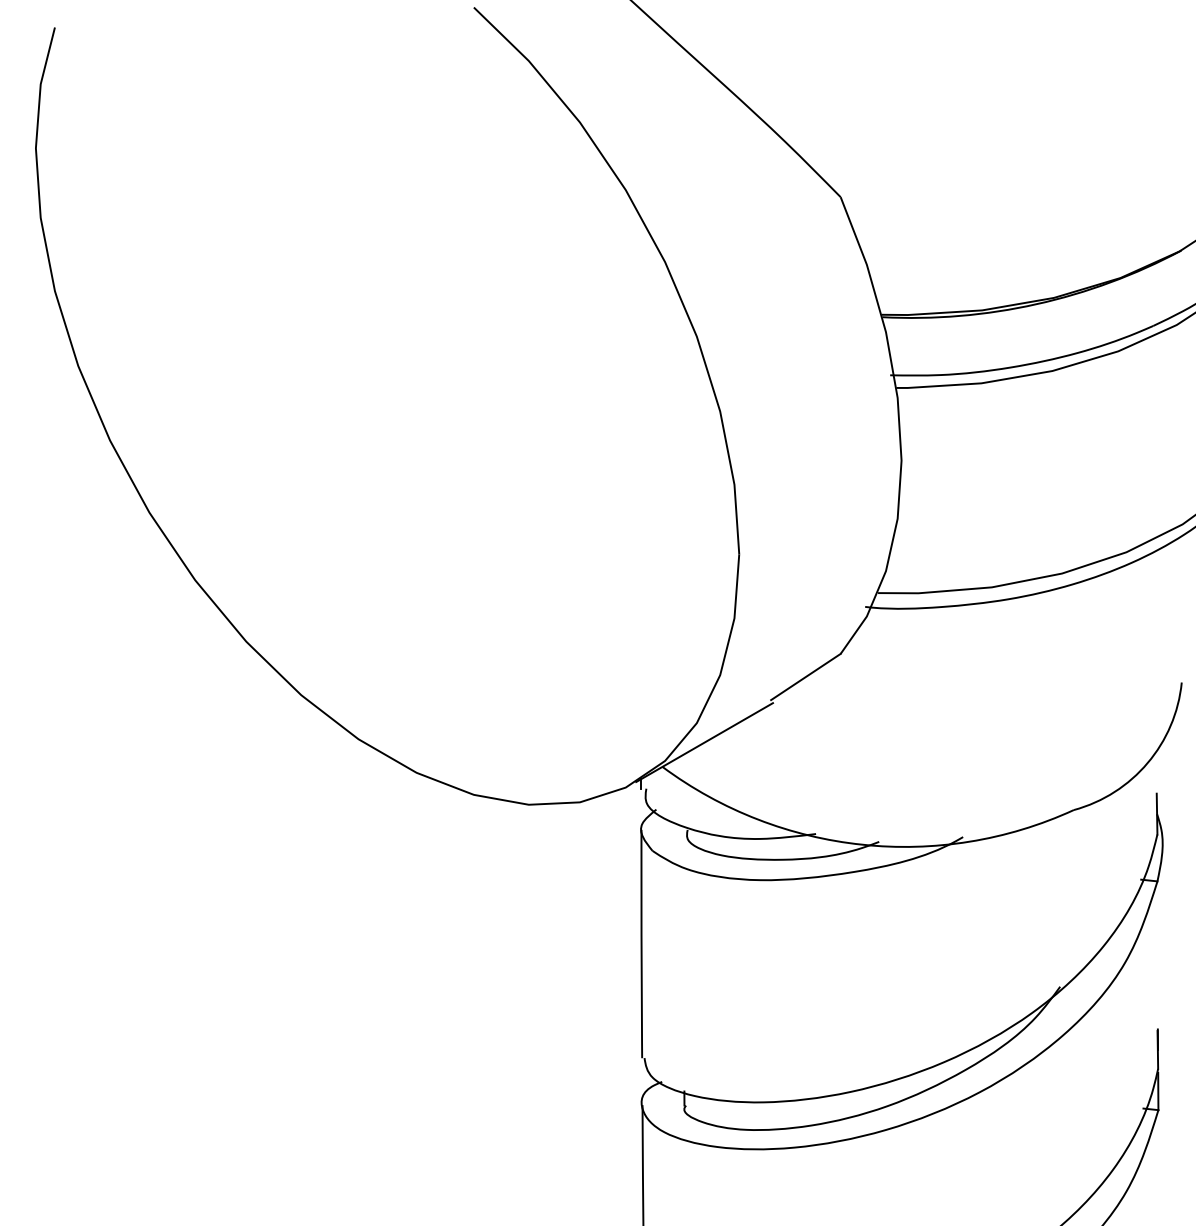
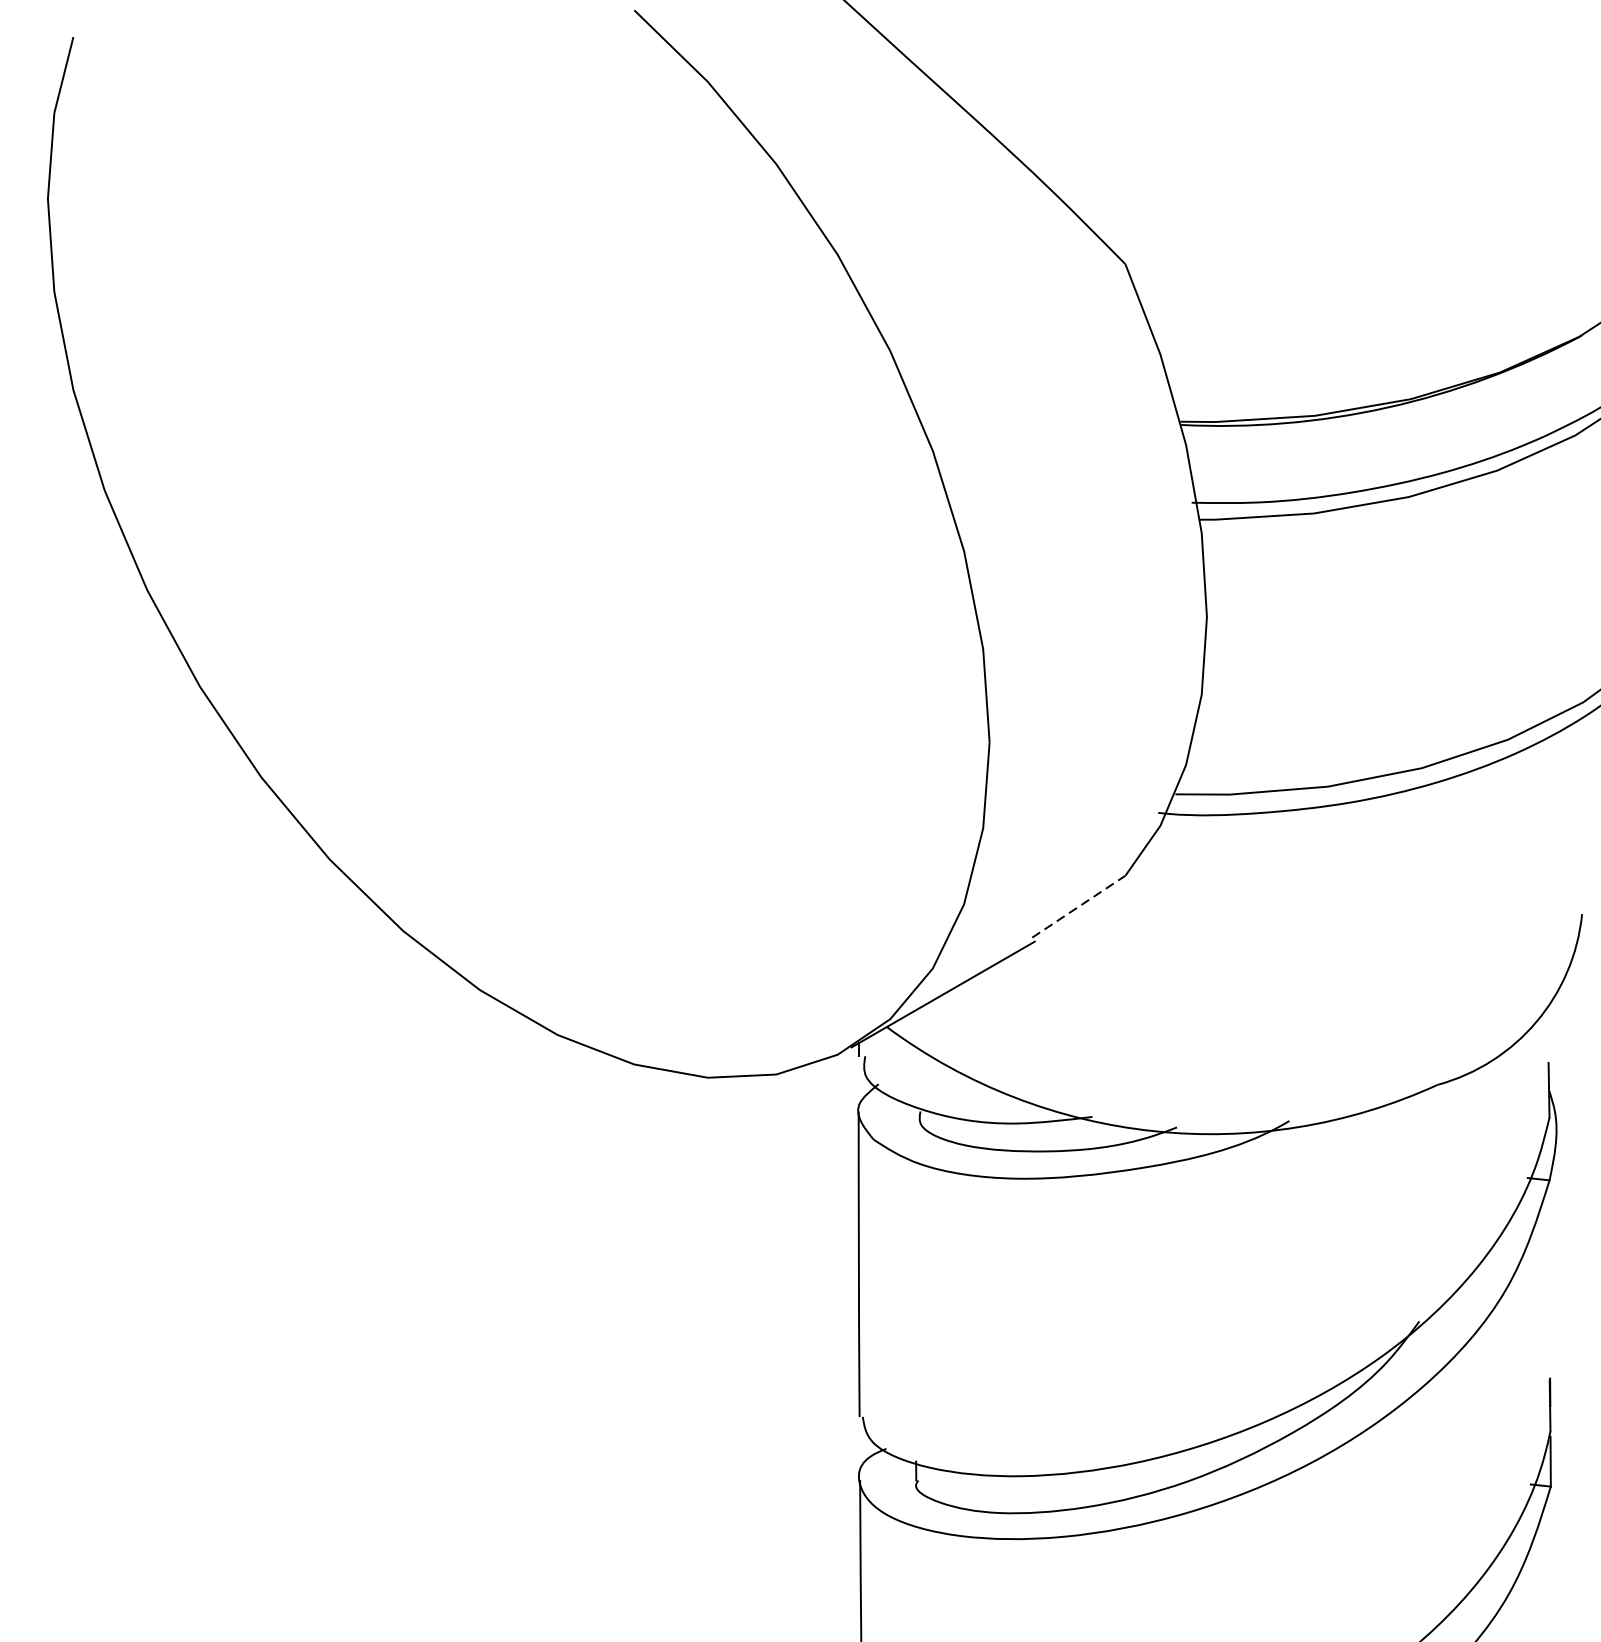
line: (805, 676) -> (1078, 906), solid -> dashed

